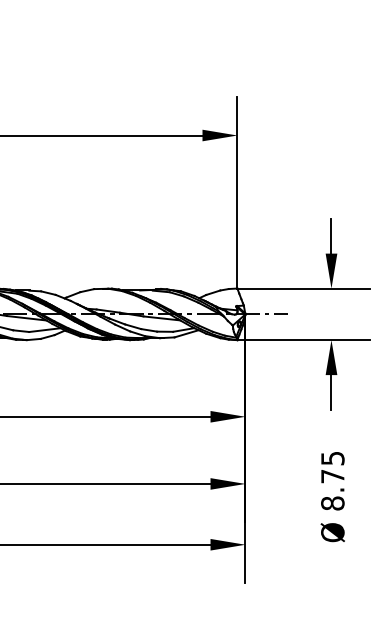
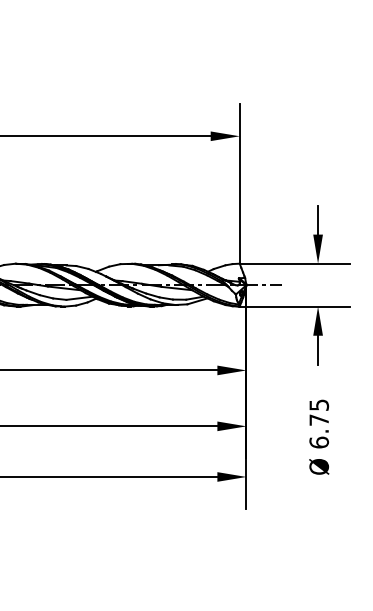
text: (331, 503) -> (318, 442), 8.75 -> 6.75

